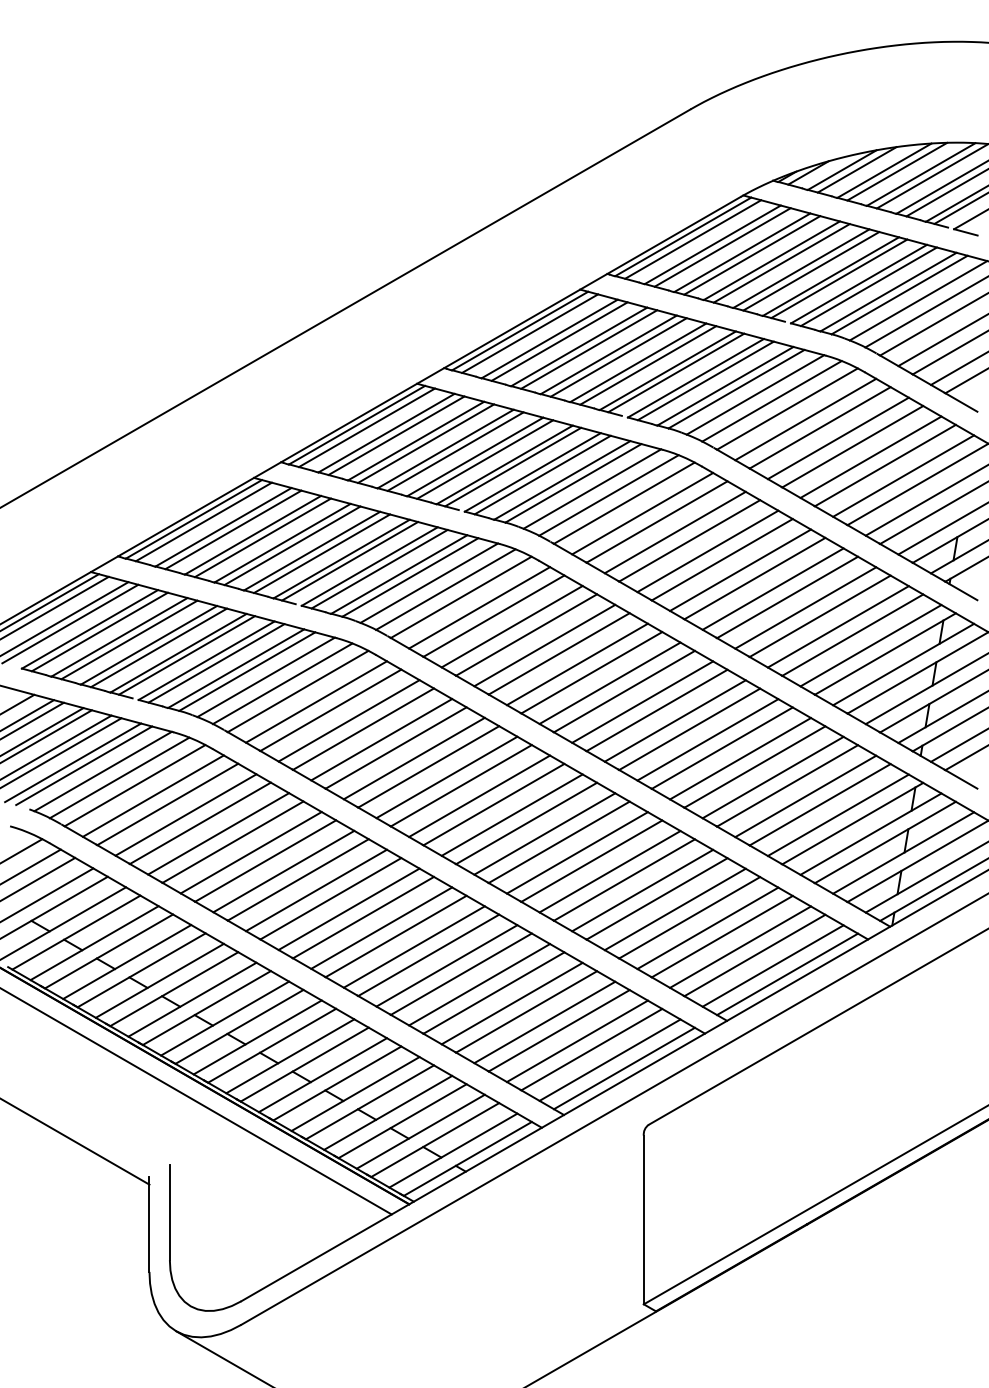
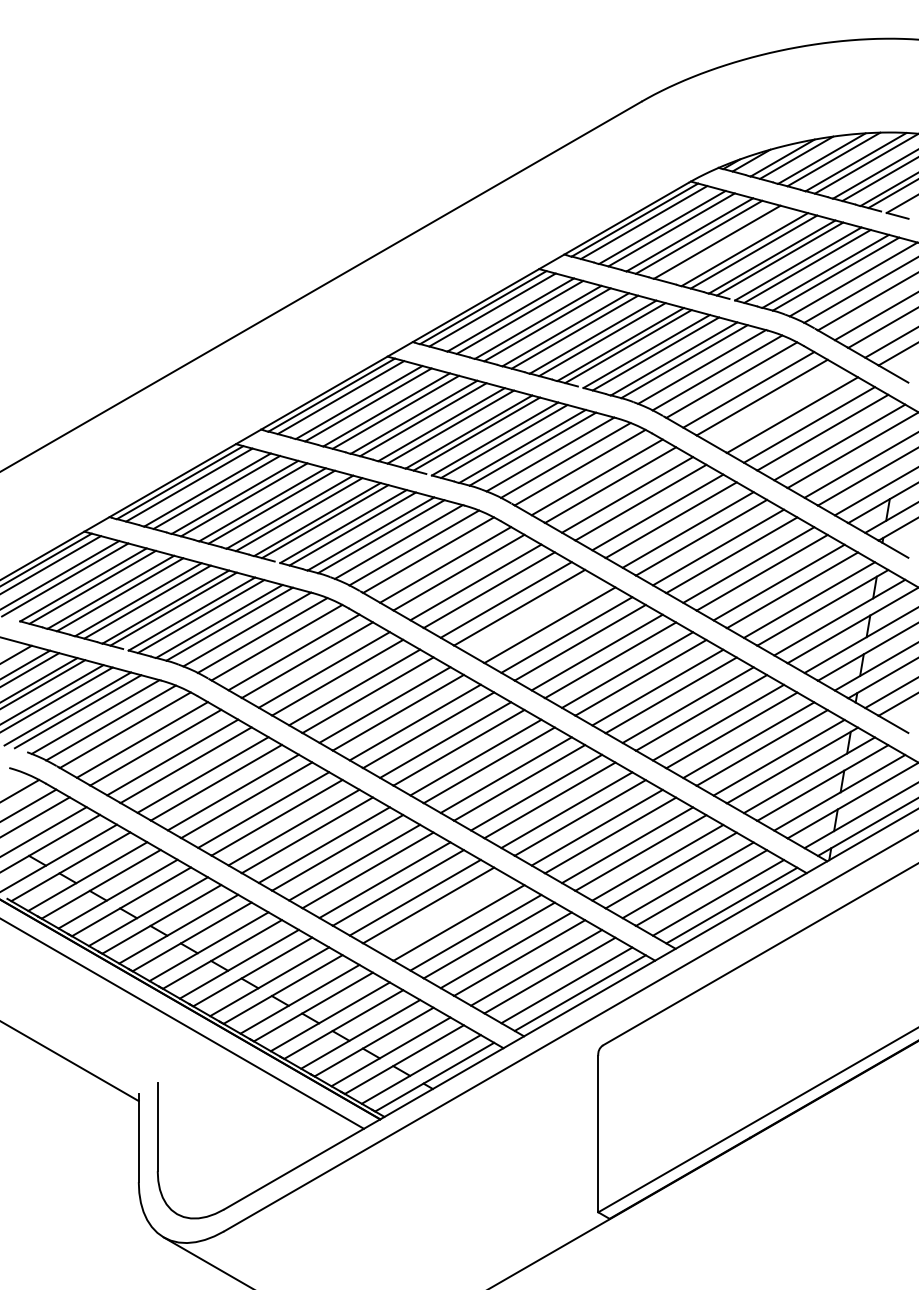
line: (781, 263) -> (726, 244), removed
line: (837, 438) -> (778, 407), removed
line: (577, 664) -> (536, 617), removed
line: (479, 985) -> (445, 915), removed

